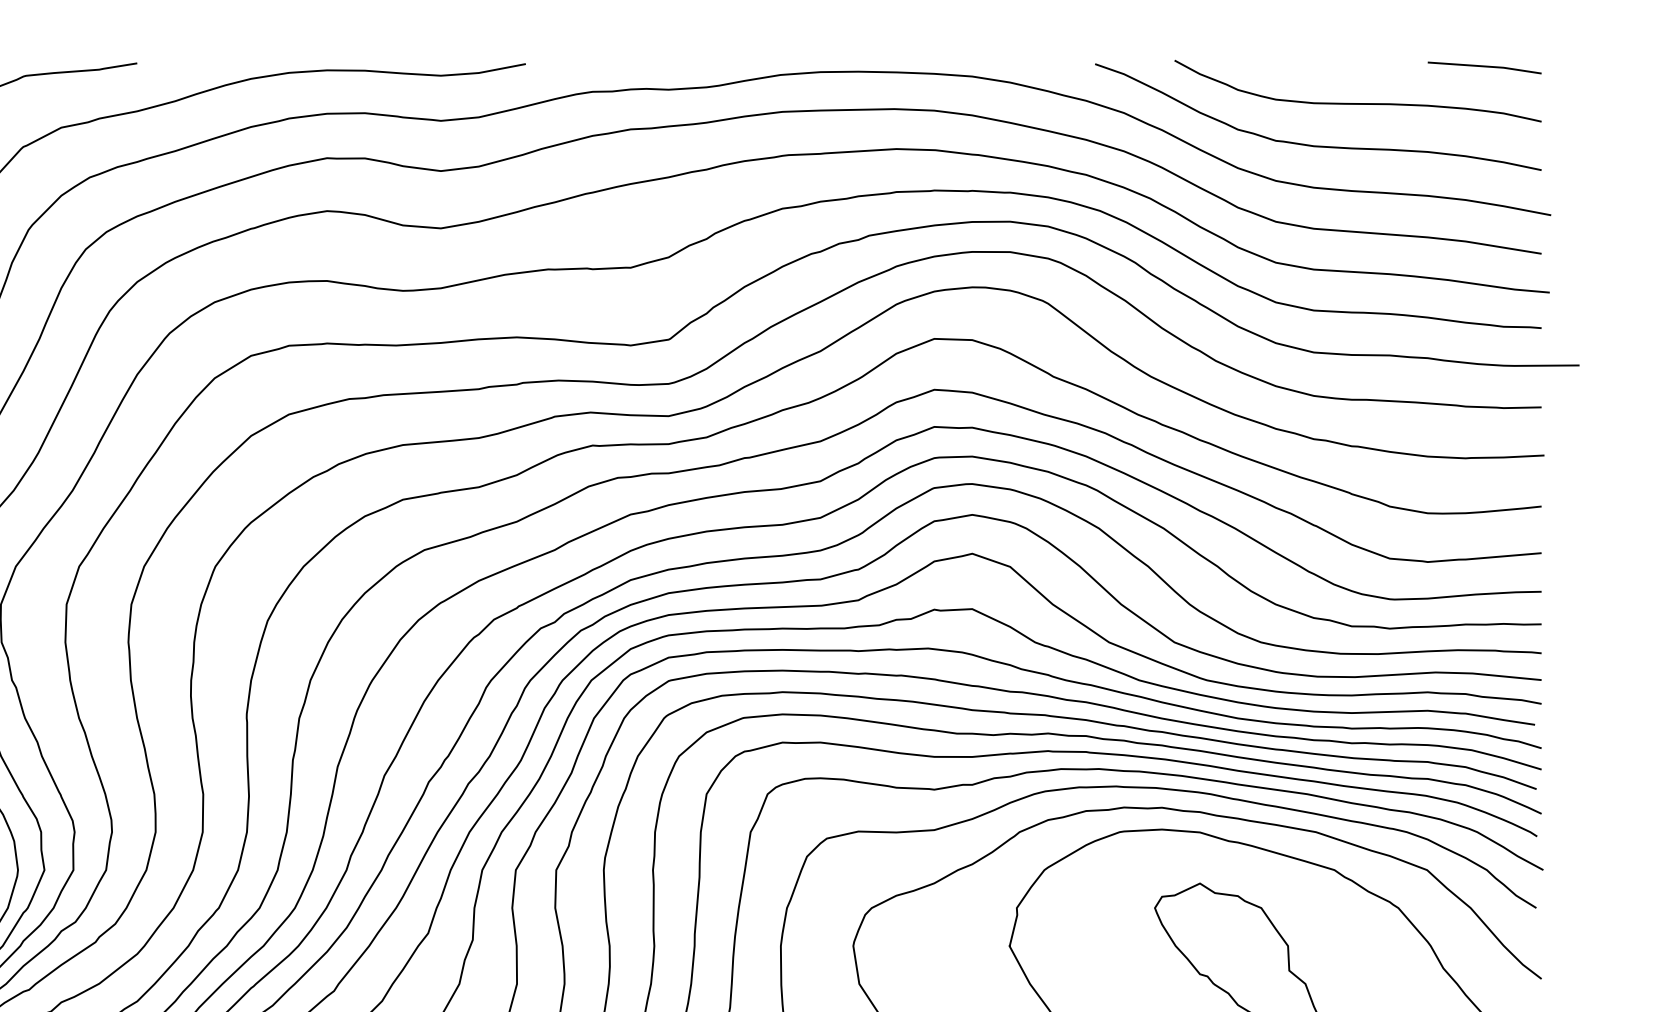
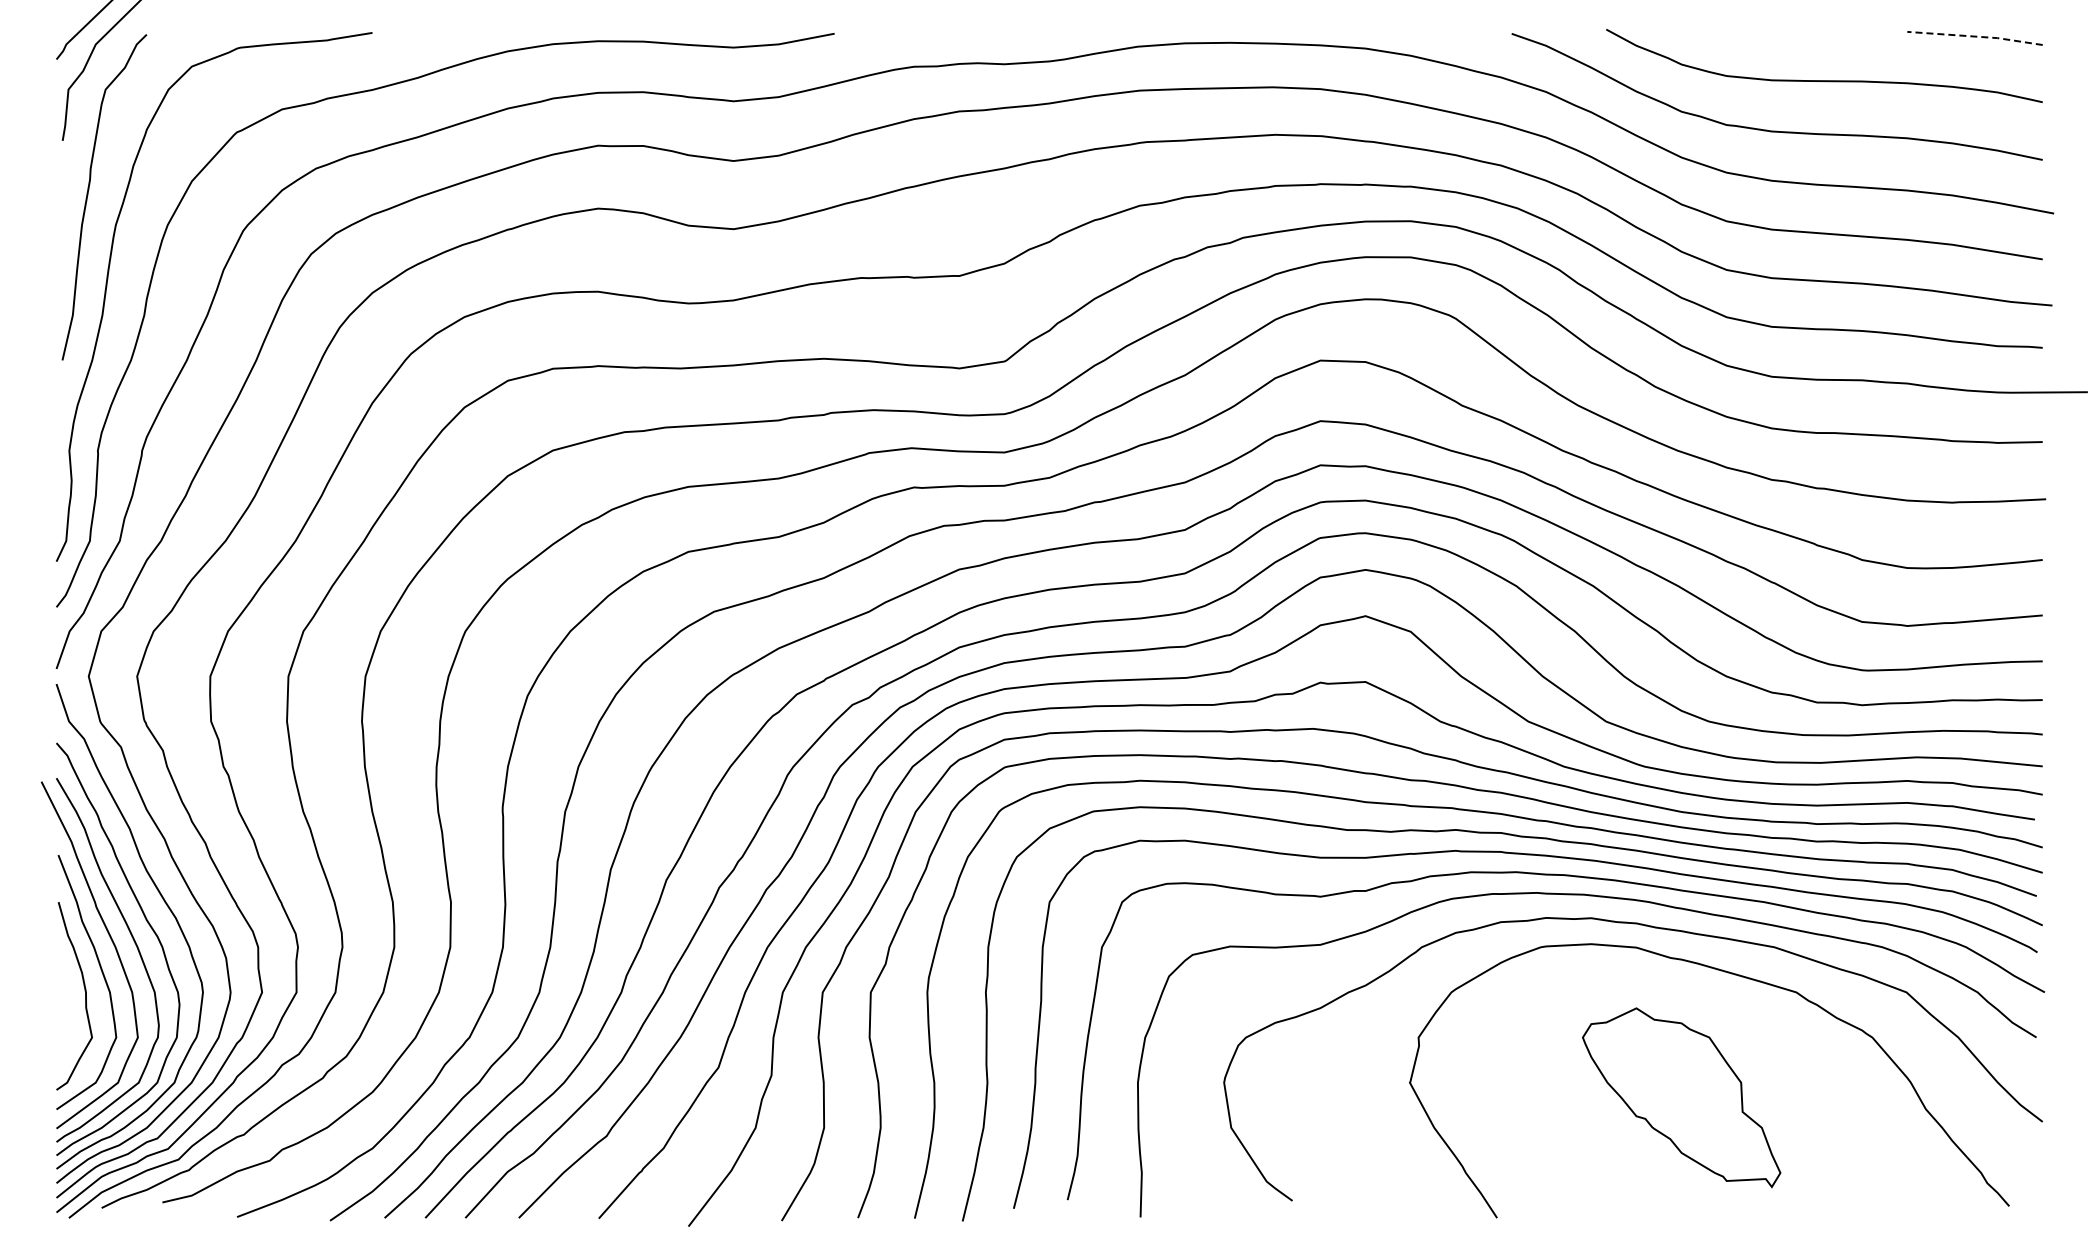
line: (1485, 66) -> (1975, 36), solid -> dashed

